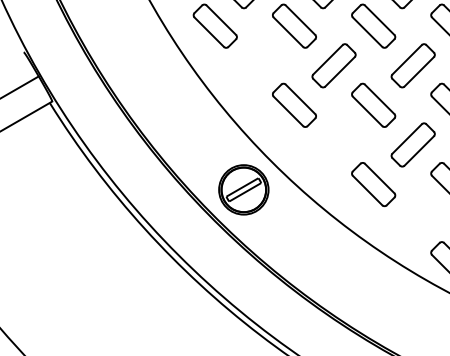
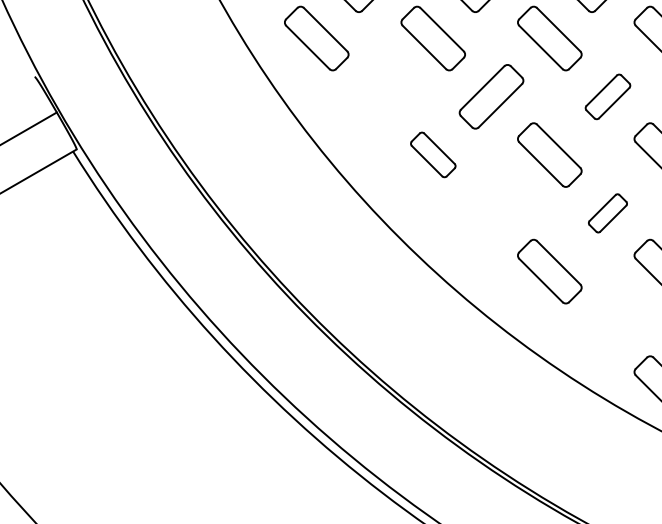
part: (412, 65) -> (607, 96), size x0.7
part: (294, 104) -> (433, 153), size x0.7
part: (412, 144) -> (607, 212), size x0.6
part: (243, 189) -> (358, 278), removed

